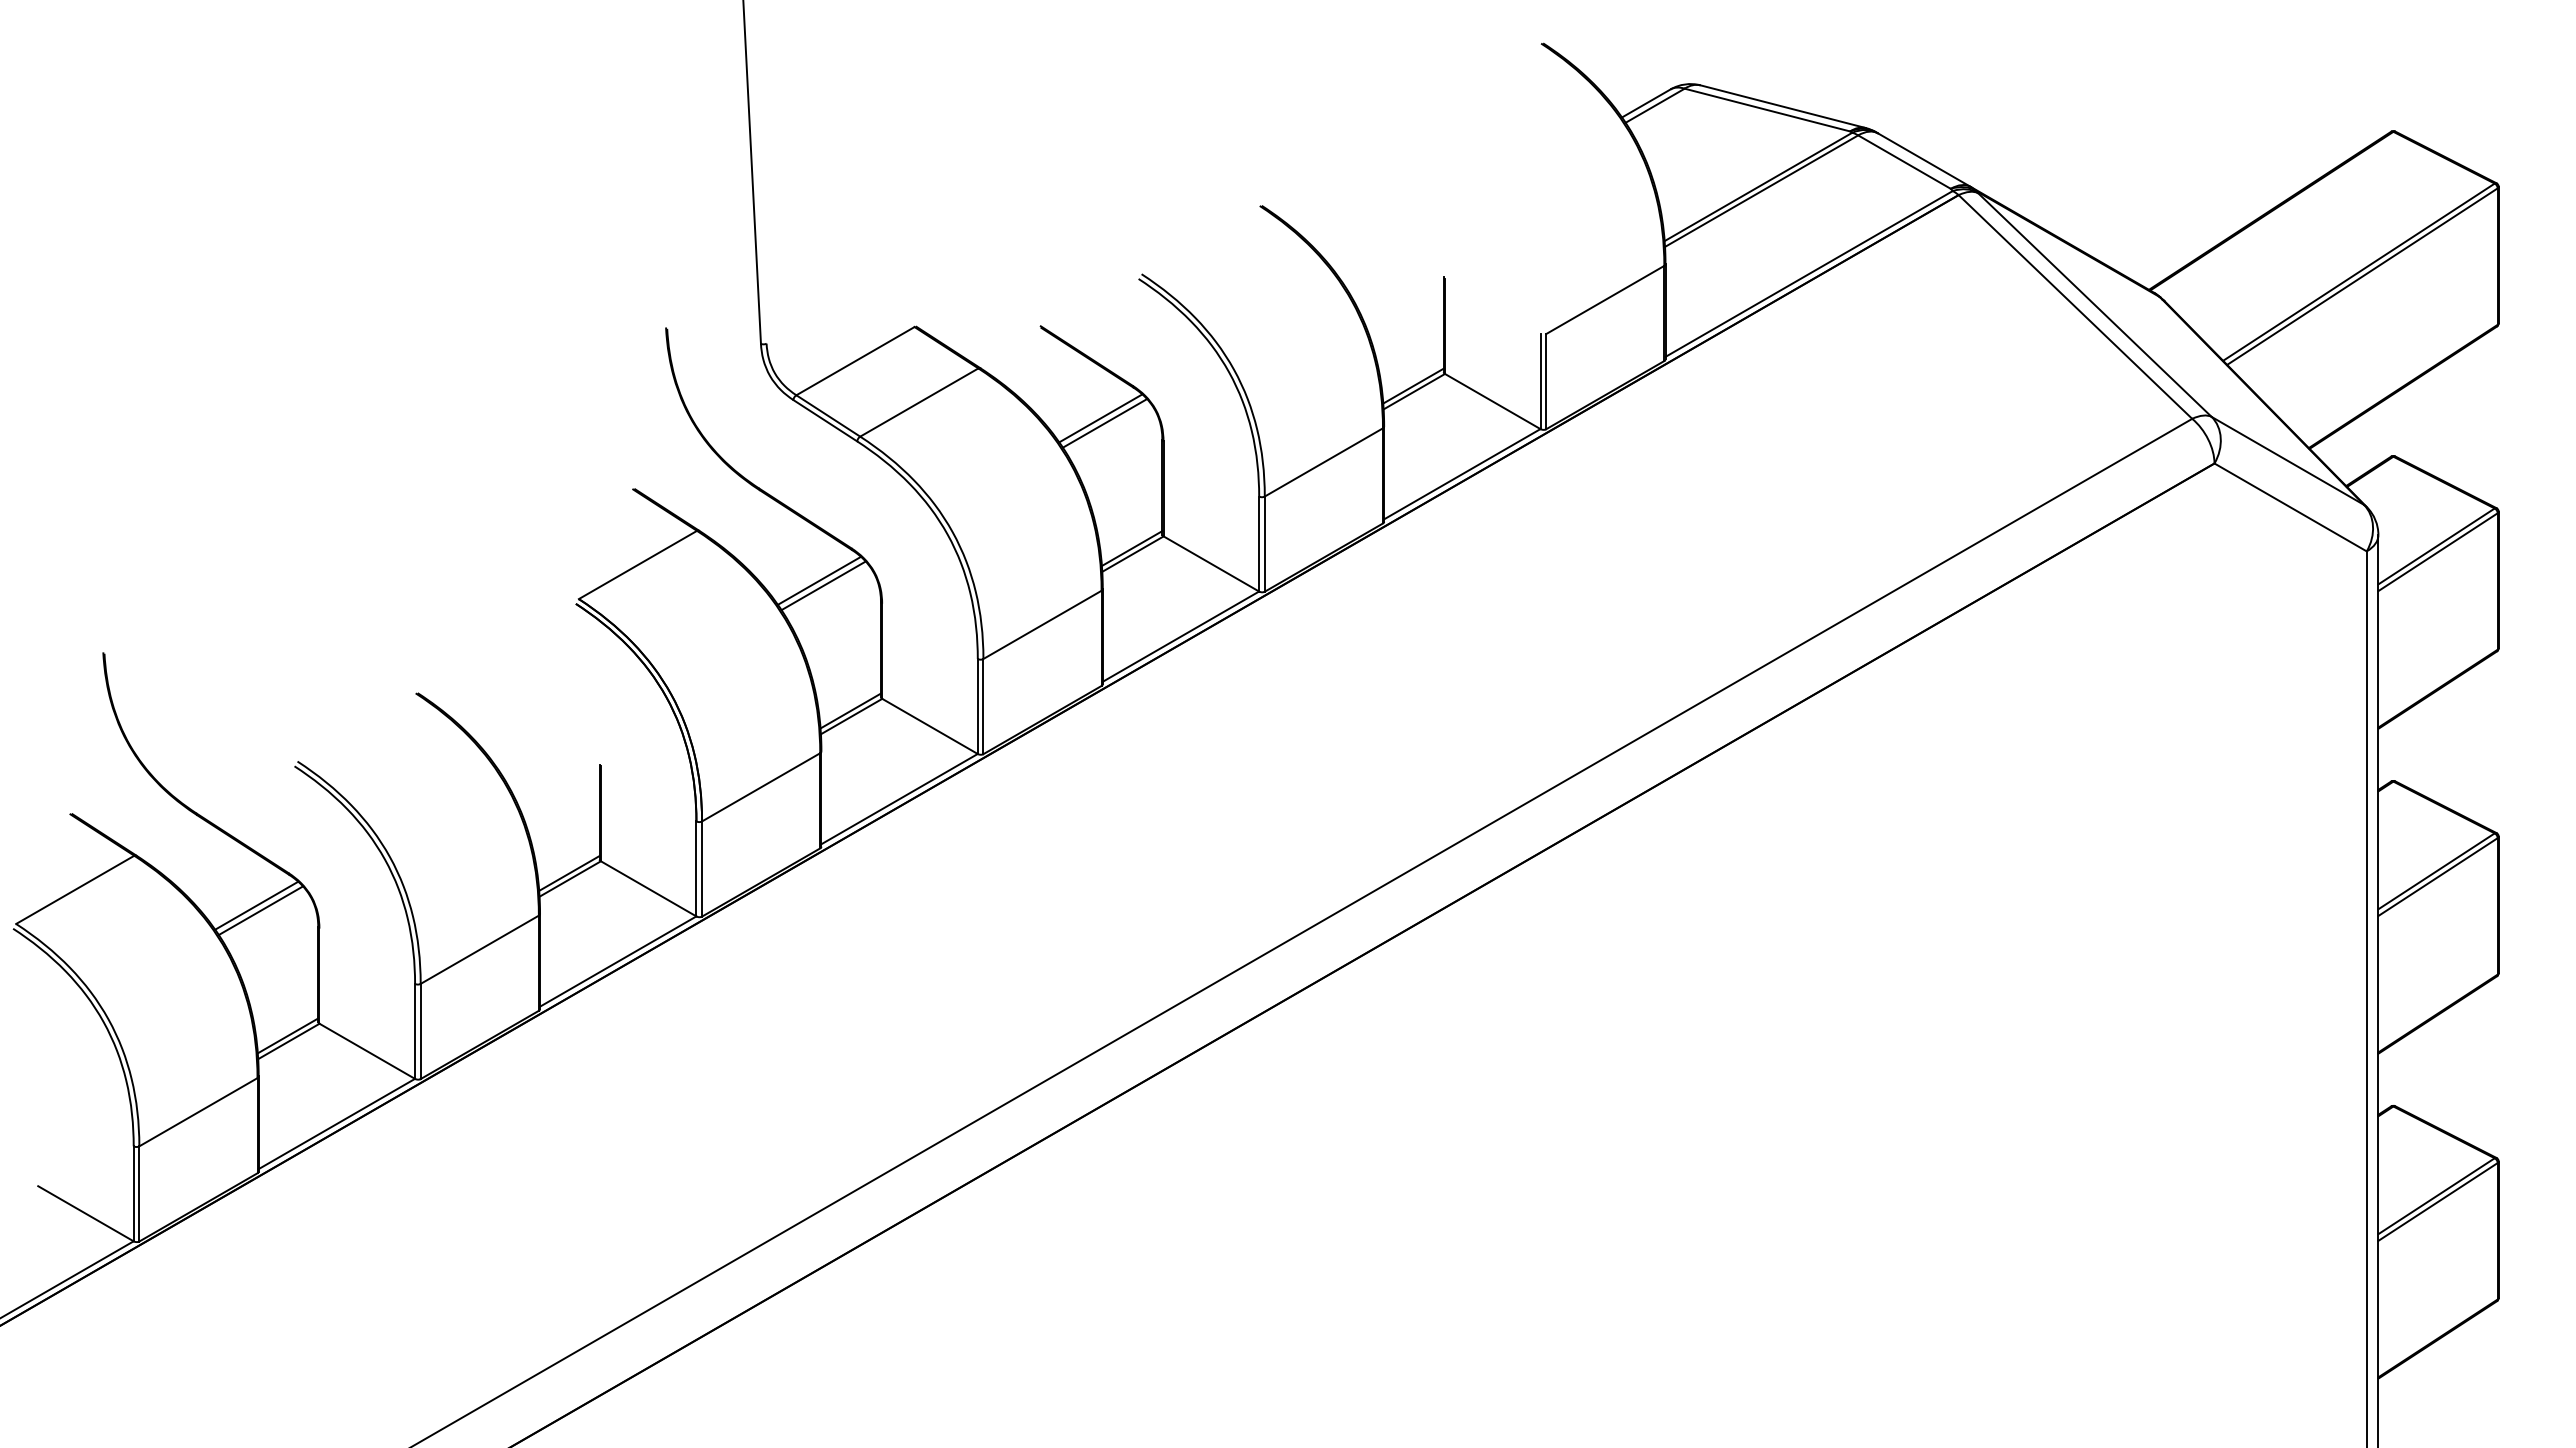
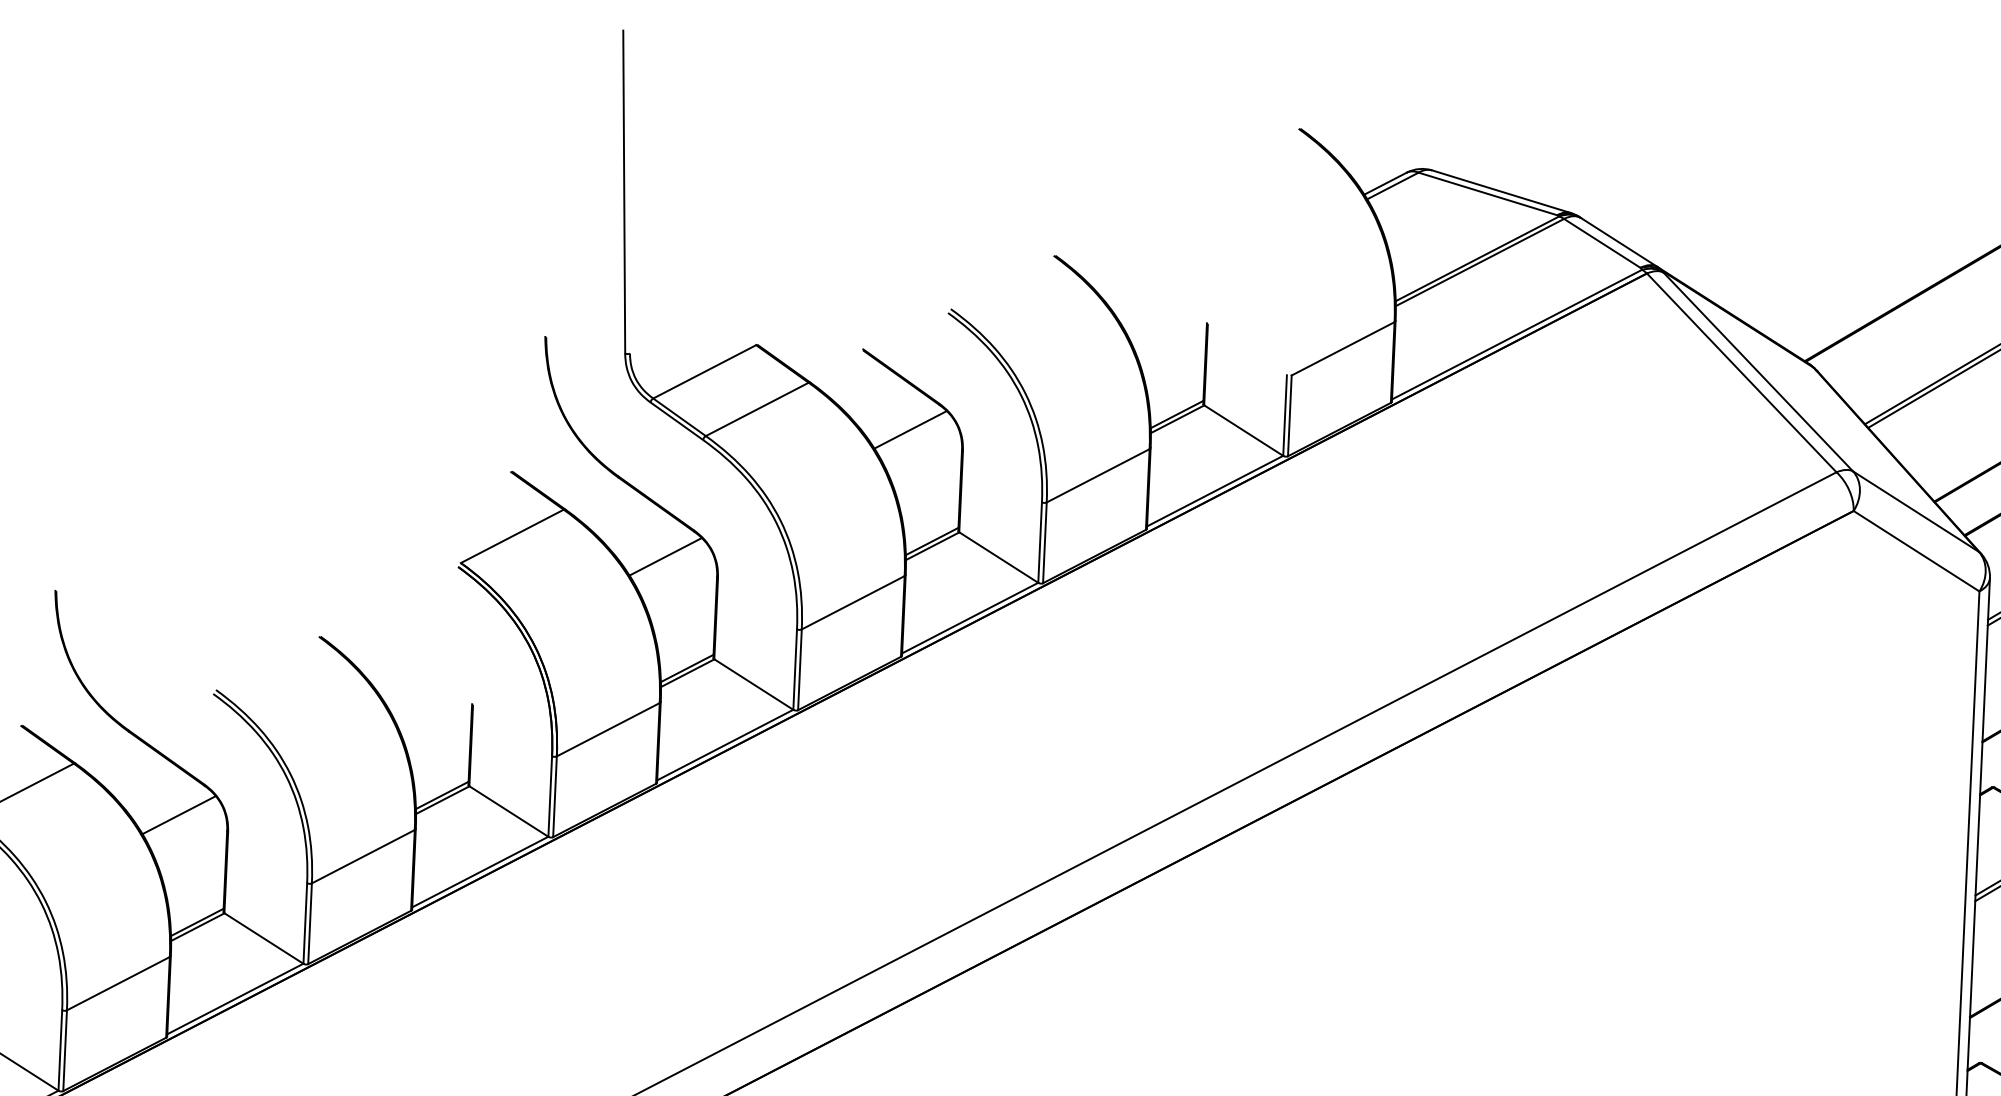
line: (1104, 423) -> (913, 434), removed
line: (823, 585) -> (668, 560), removed
line: (256, 905) -> (175, 810), removed

